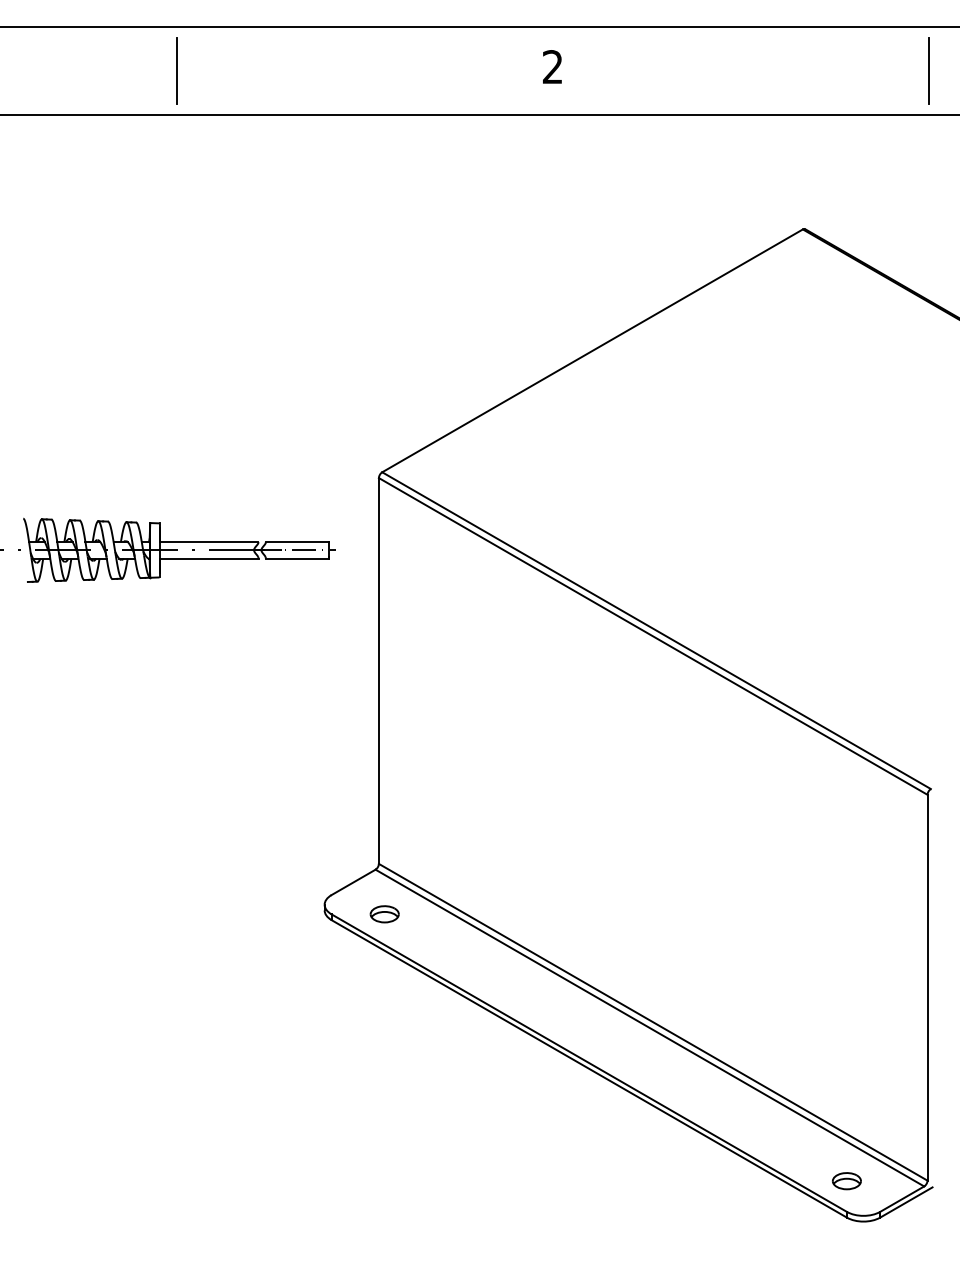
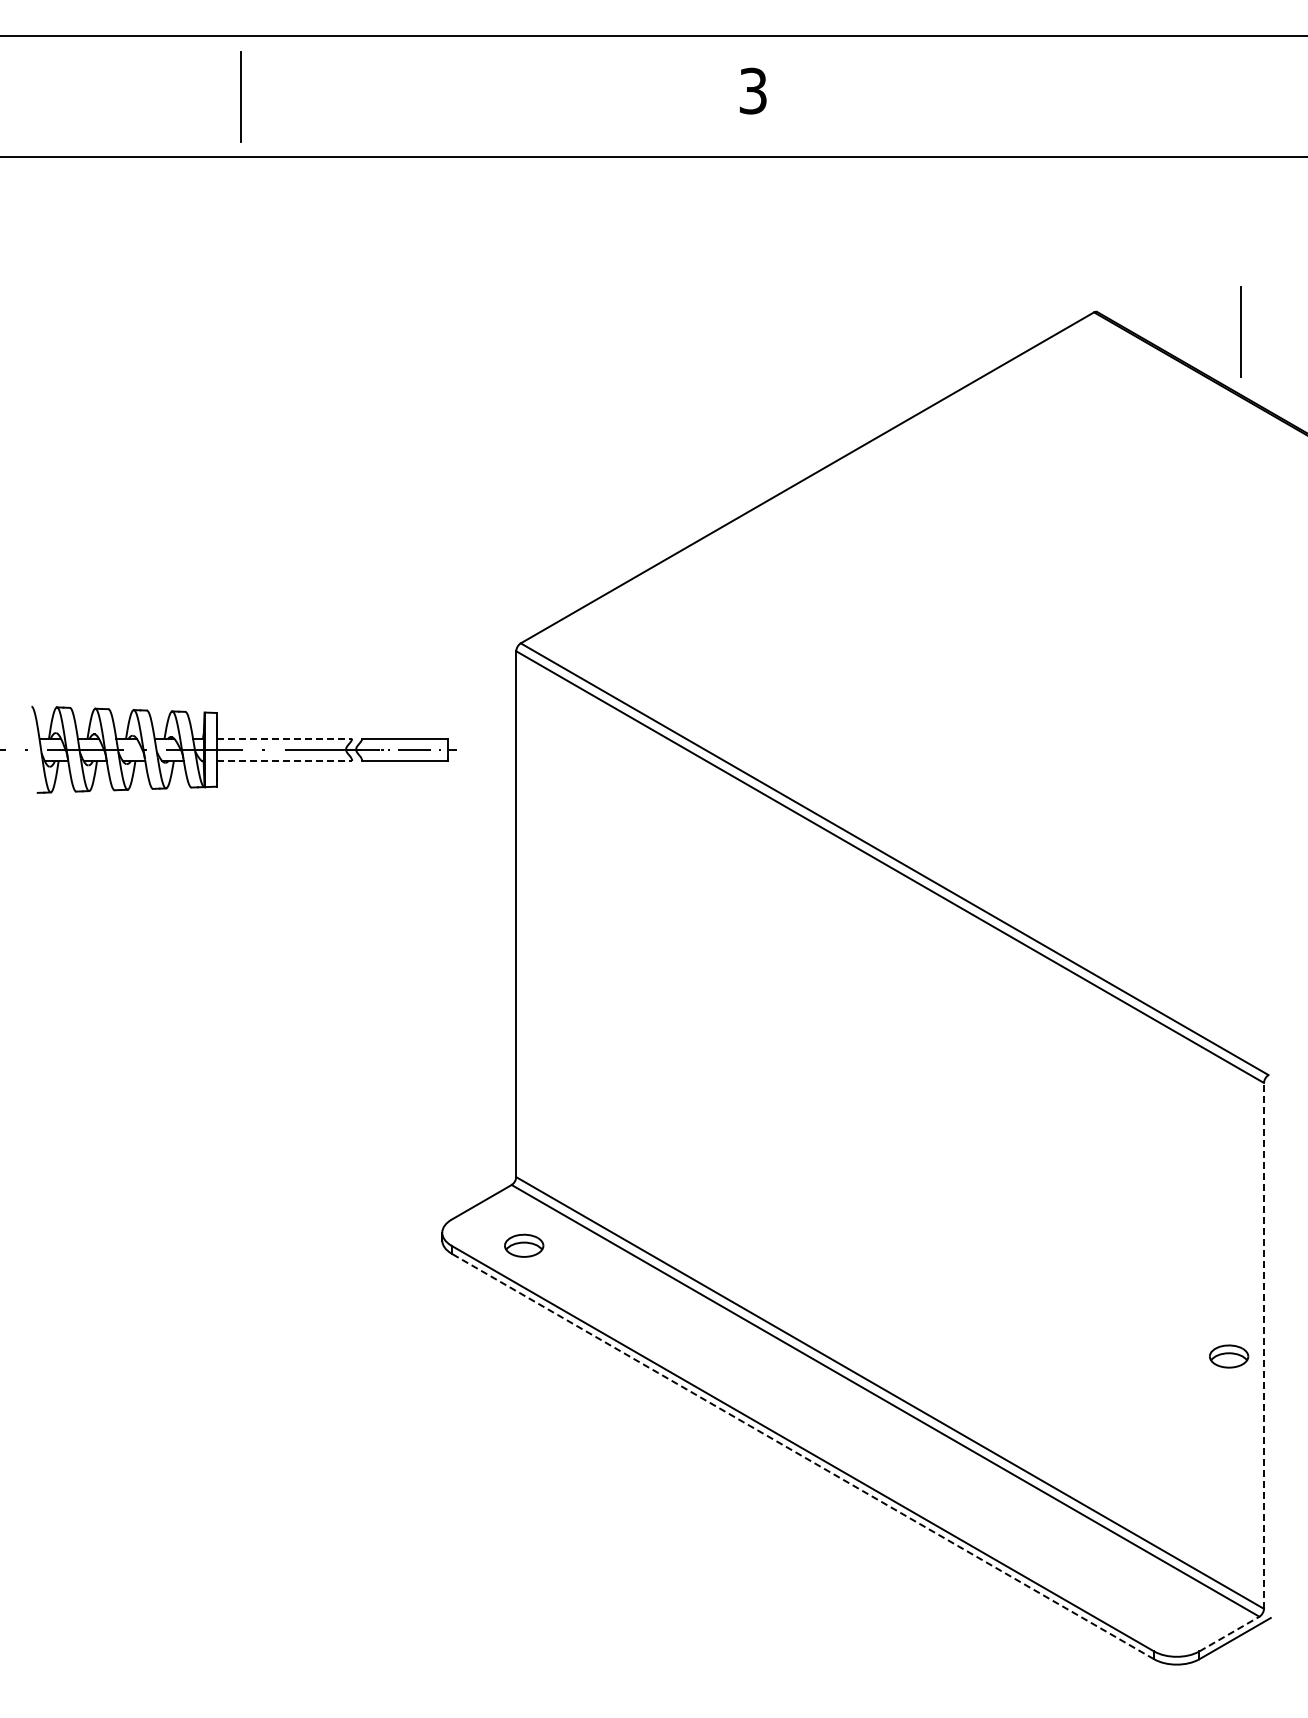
text: (552, 67) -> (752, 91), 2 -> 3
line: (928, 71) -> (1240, 331), moved
line: (209, 542) -> (285, 738), solid -> dashed
line: (209, 558) -> (285, 761), solid -> dashed
line: (927, 987) -> (1264, 1345), solid -> dashed
line: (588, 1068) -> (802, 1456), solid -> dashed
part: (847, 1181) -> (1229, 1356), moved
line: (902, 1199) -> (1229, 1634), solid -> dashed

